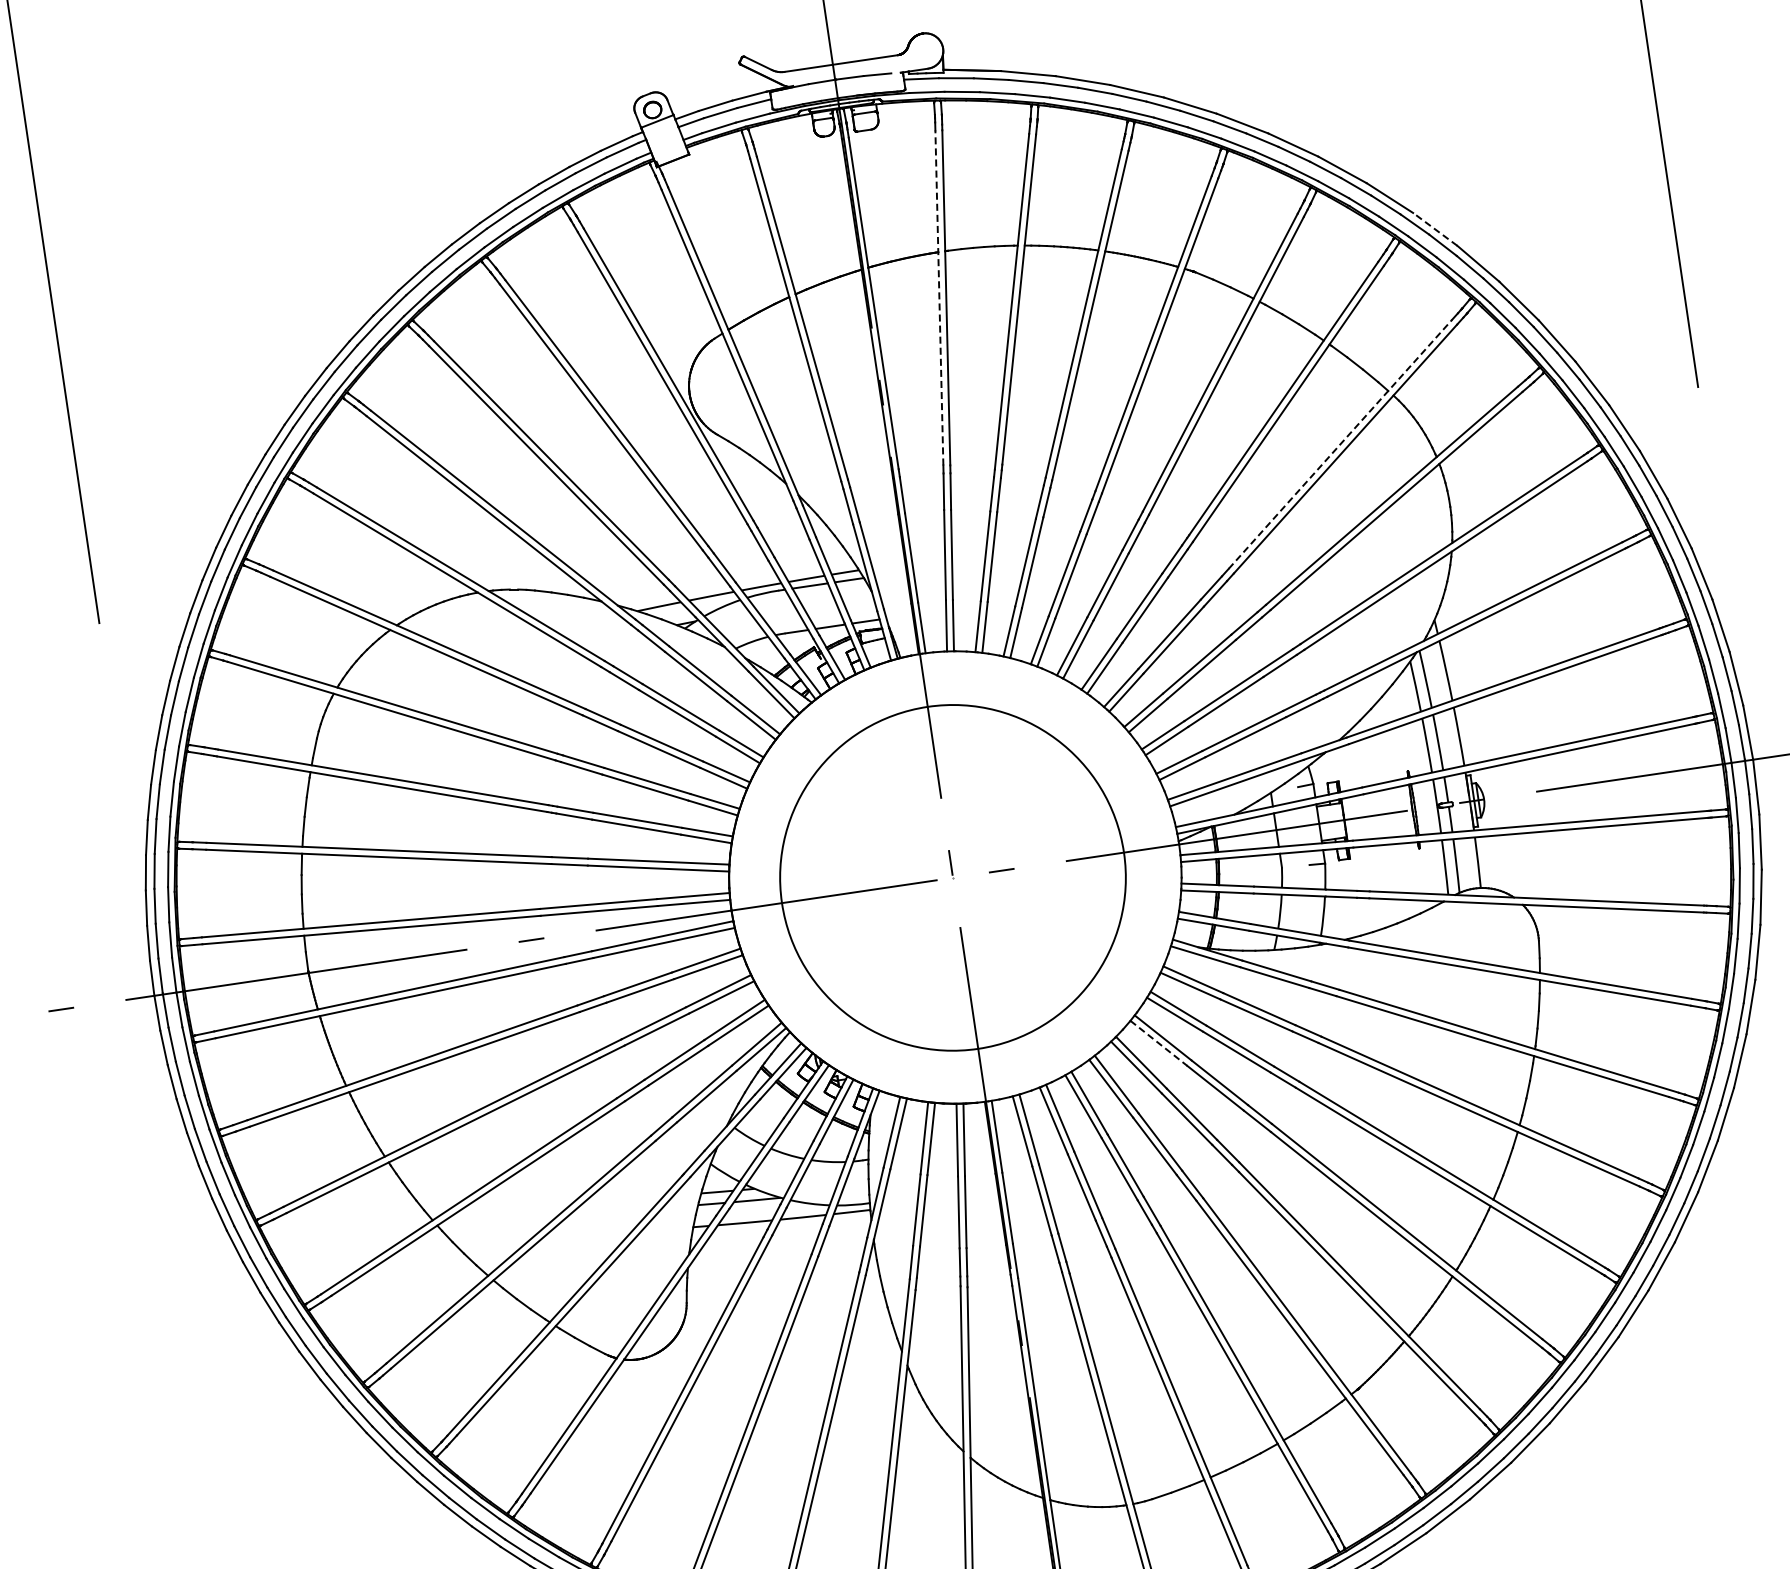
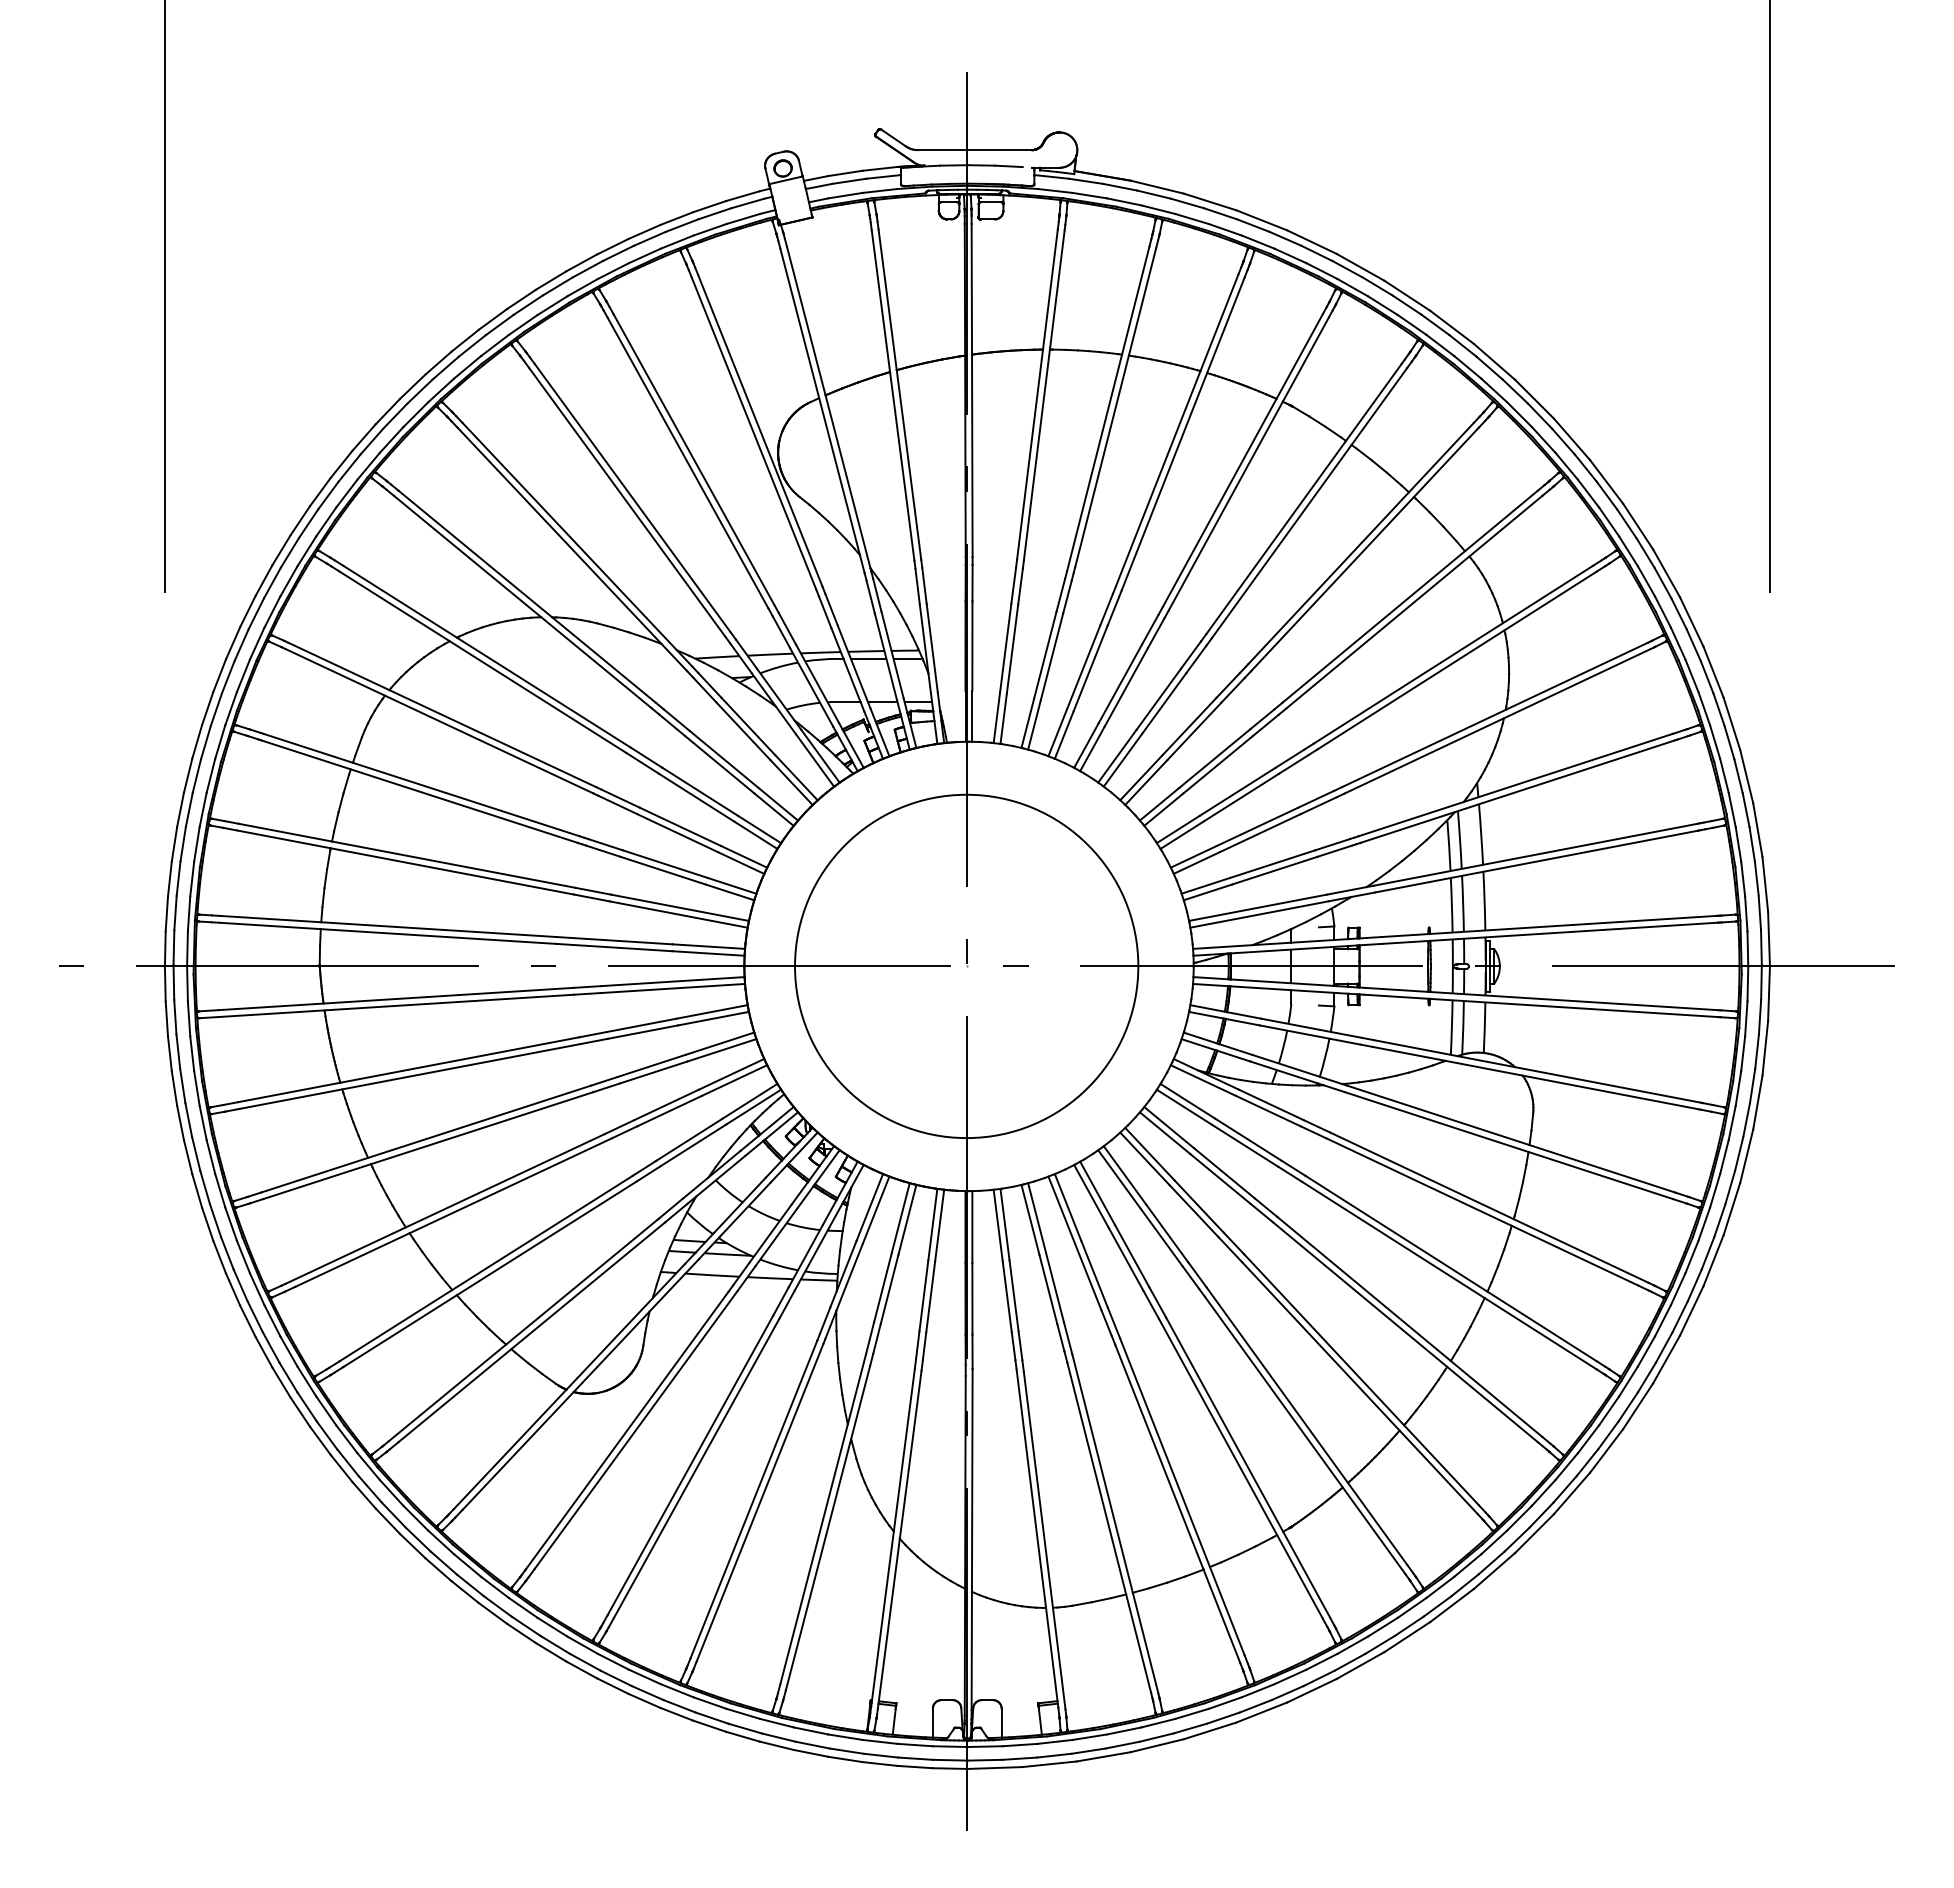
line: (1435, 228) -> (1534, 398), dashed -> solid
line: (939, 297) -> (1037, 394), dashed -> solid
line: (1340, 444) -> (1410, 596), dashed -> solid
line: (1159, 1043) -> (1145, 1159), dashed -> solid

